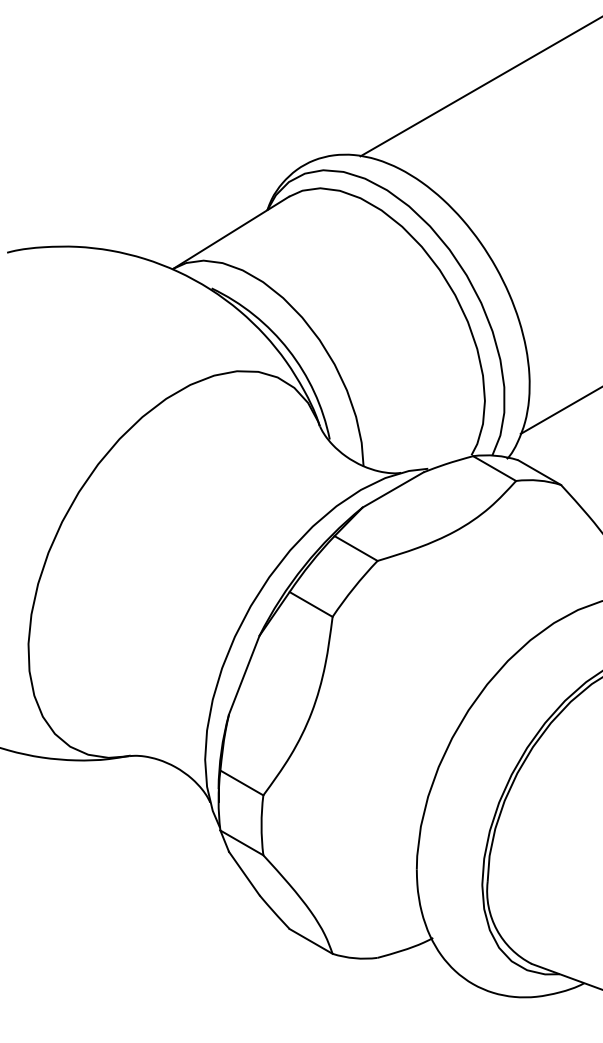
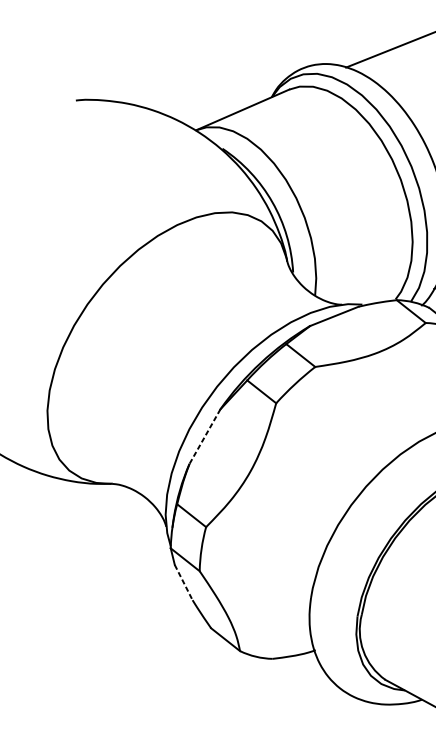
line: (244, 675) -> (205, 436), solid -> dashed
line: (244, 873) -> (183, 582), solid -> dashed

